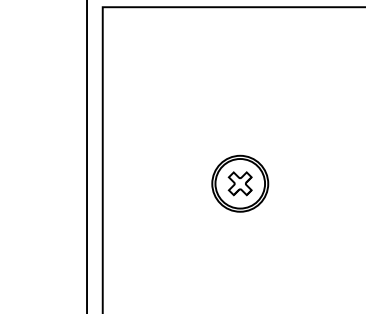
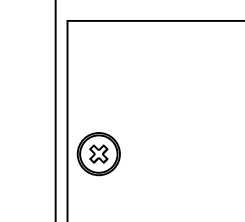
part: (240, 183) -> (99, 153), moved

